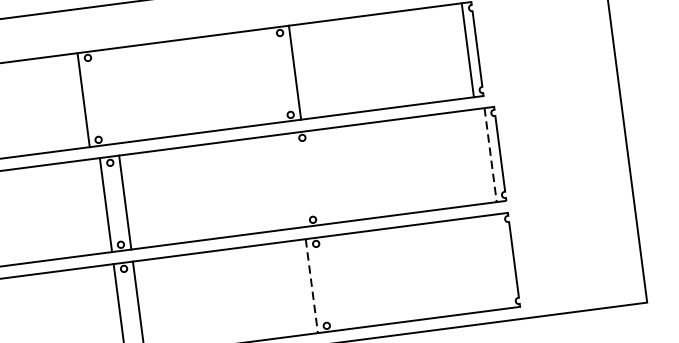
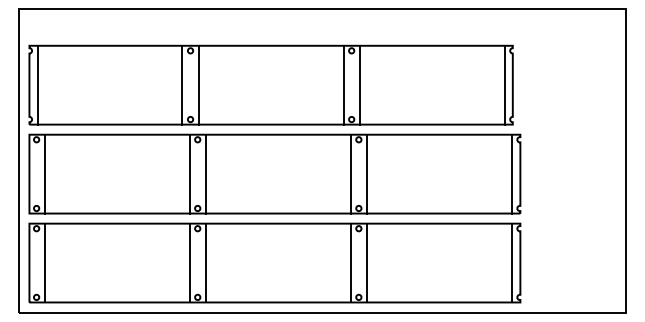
line: (275, 74) -> (343, 84), added
line: (102, 96) -> (198, 84), added
line: (490, 155) -> (512, 174), dashed -> solid
line: (316, 176) -> (366, 173), added
line: (297, 179) -> (350, 173), added
line: (504, 260) -> (512, 262), added
line: (330, 283) -> (366, 262), added
line: (311, 286) -> (350, 263), dashed -> solid

